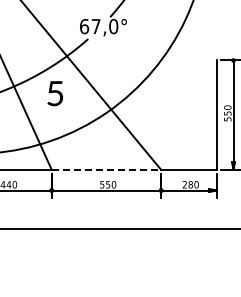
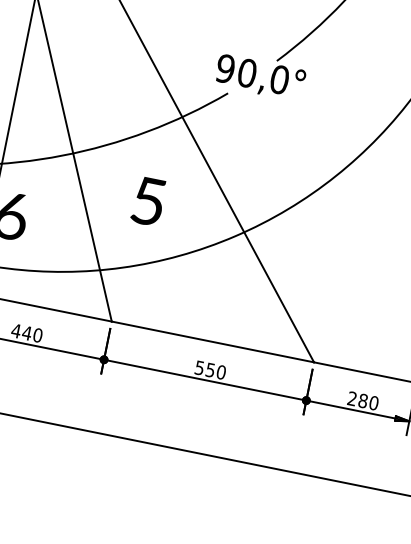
text: (89, 26) -> (235, 70), 67,0° -> 90,0°
text: (55, 93) -> (148, 201), moved
line: (106, 169) -> (213, 341), dashed -> solid

